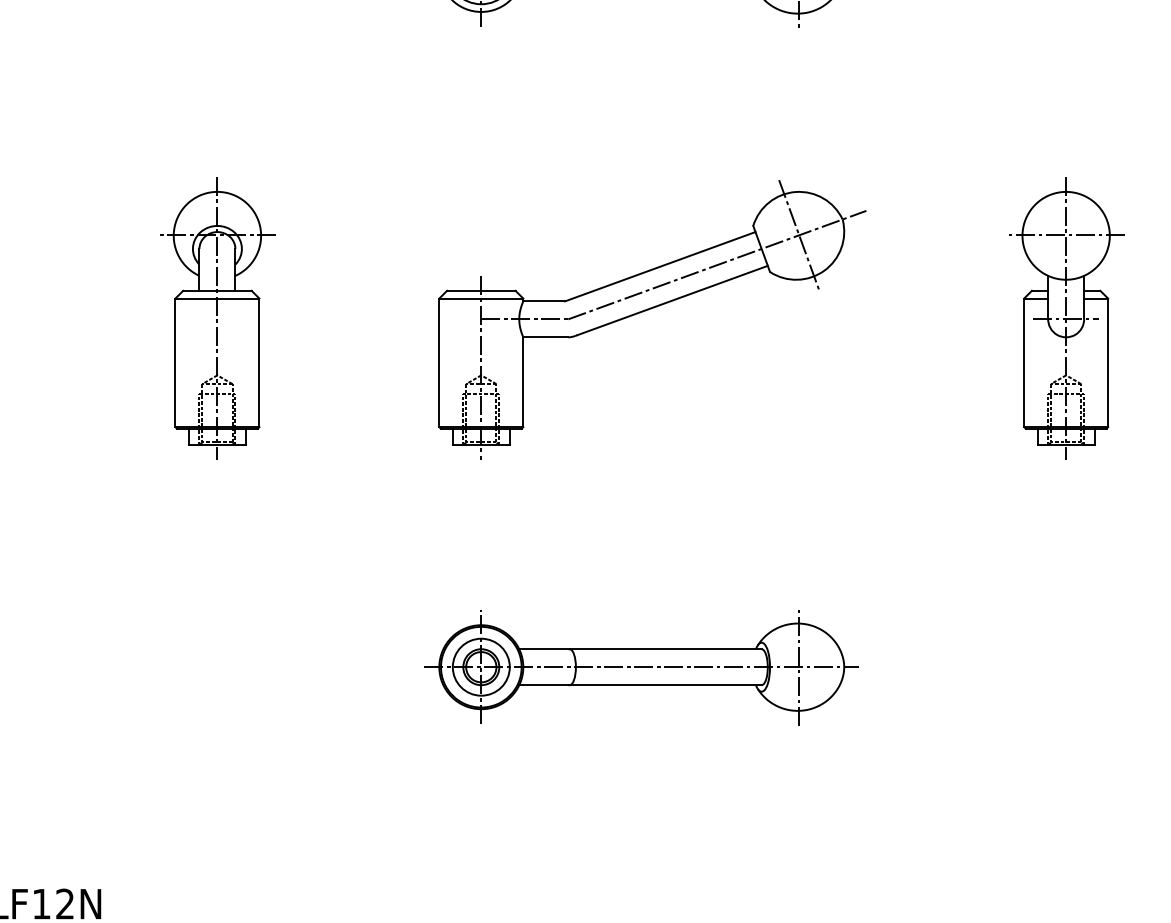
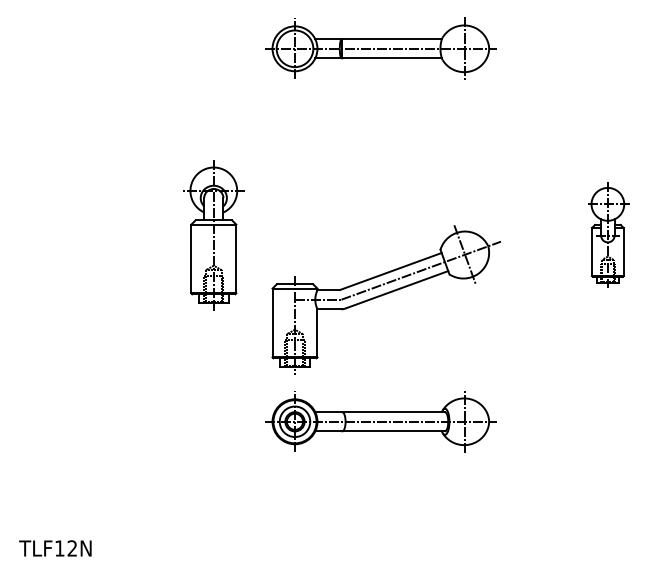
part: (216, 318) -> (213, 235), moved
part: (652, 318) -> (386, 299), moved
part: (1065, 318) -> (607, 235), size x0.7

